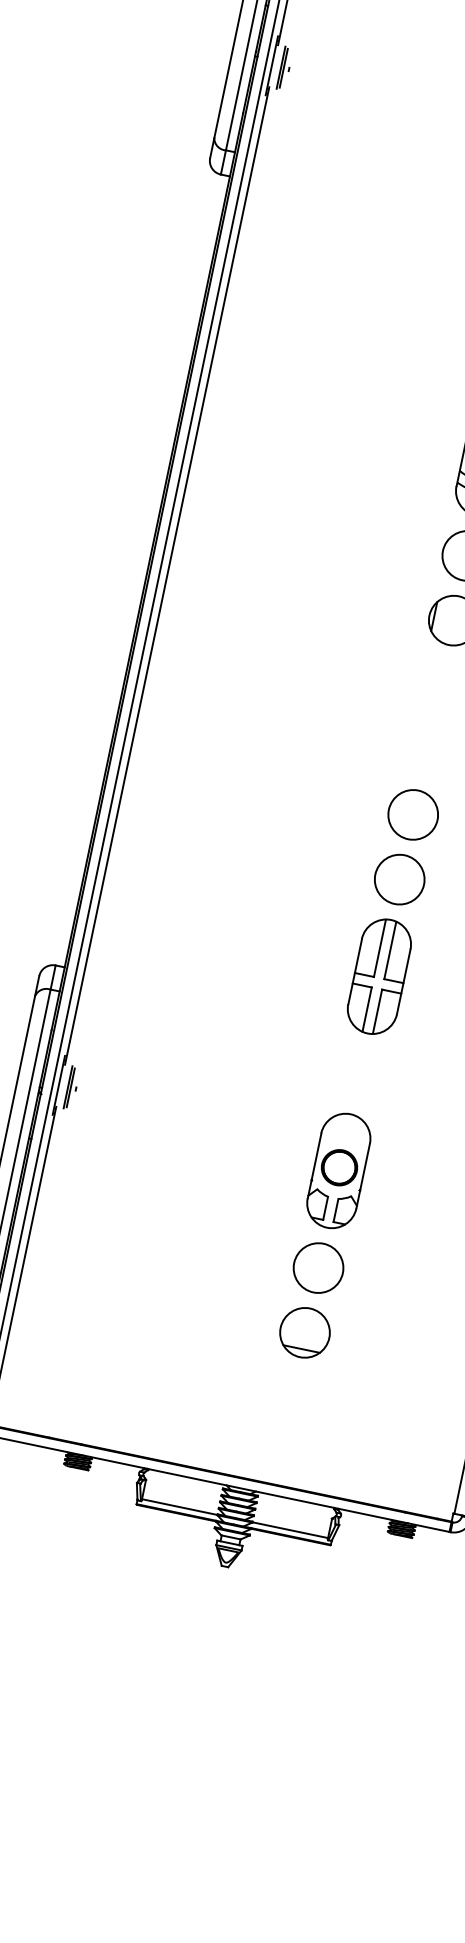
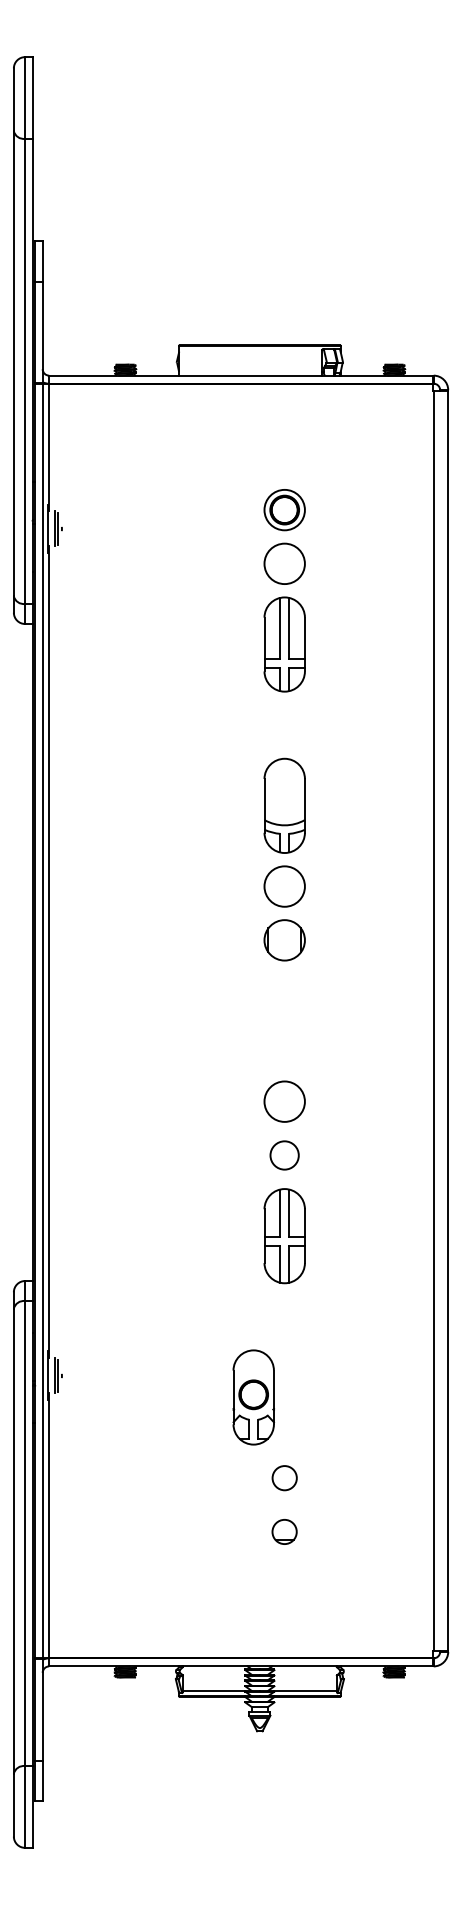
circle: (399, 879) -> (284, 1155), size x0.7
part: (338, 1170) -> (253, 1397), moved
circle: (318, 1267) -> (284, 1477), size x0.6
part: (304, 1332) -> (284, 1531), size x0.6

